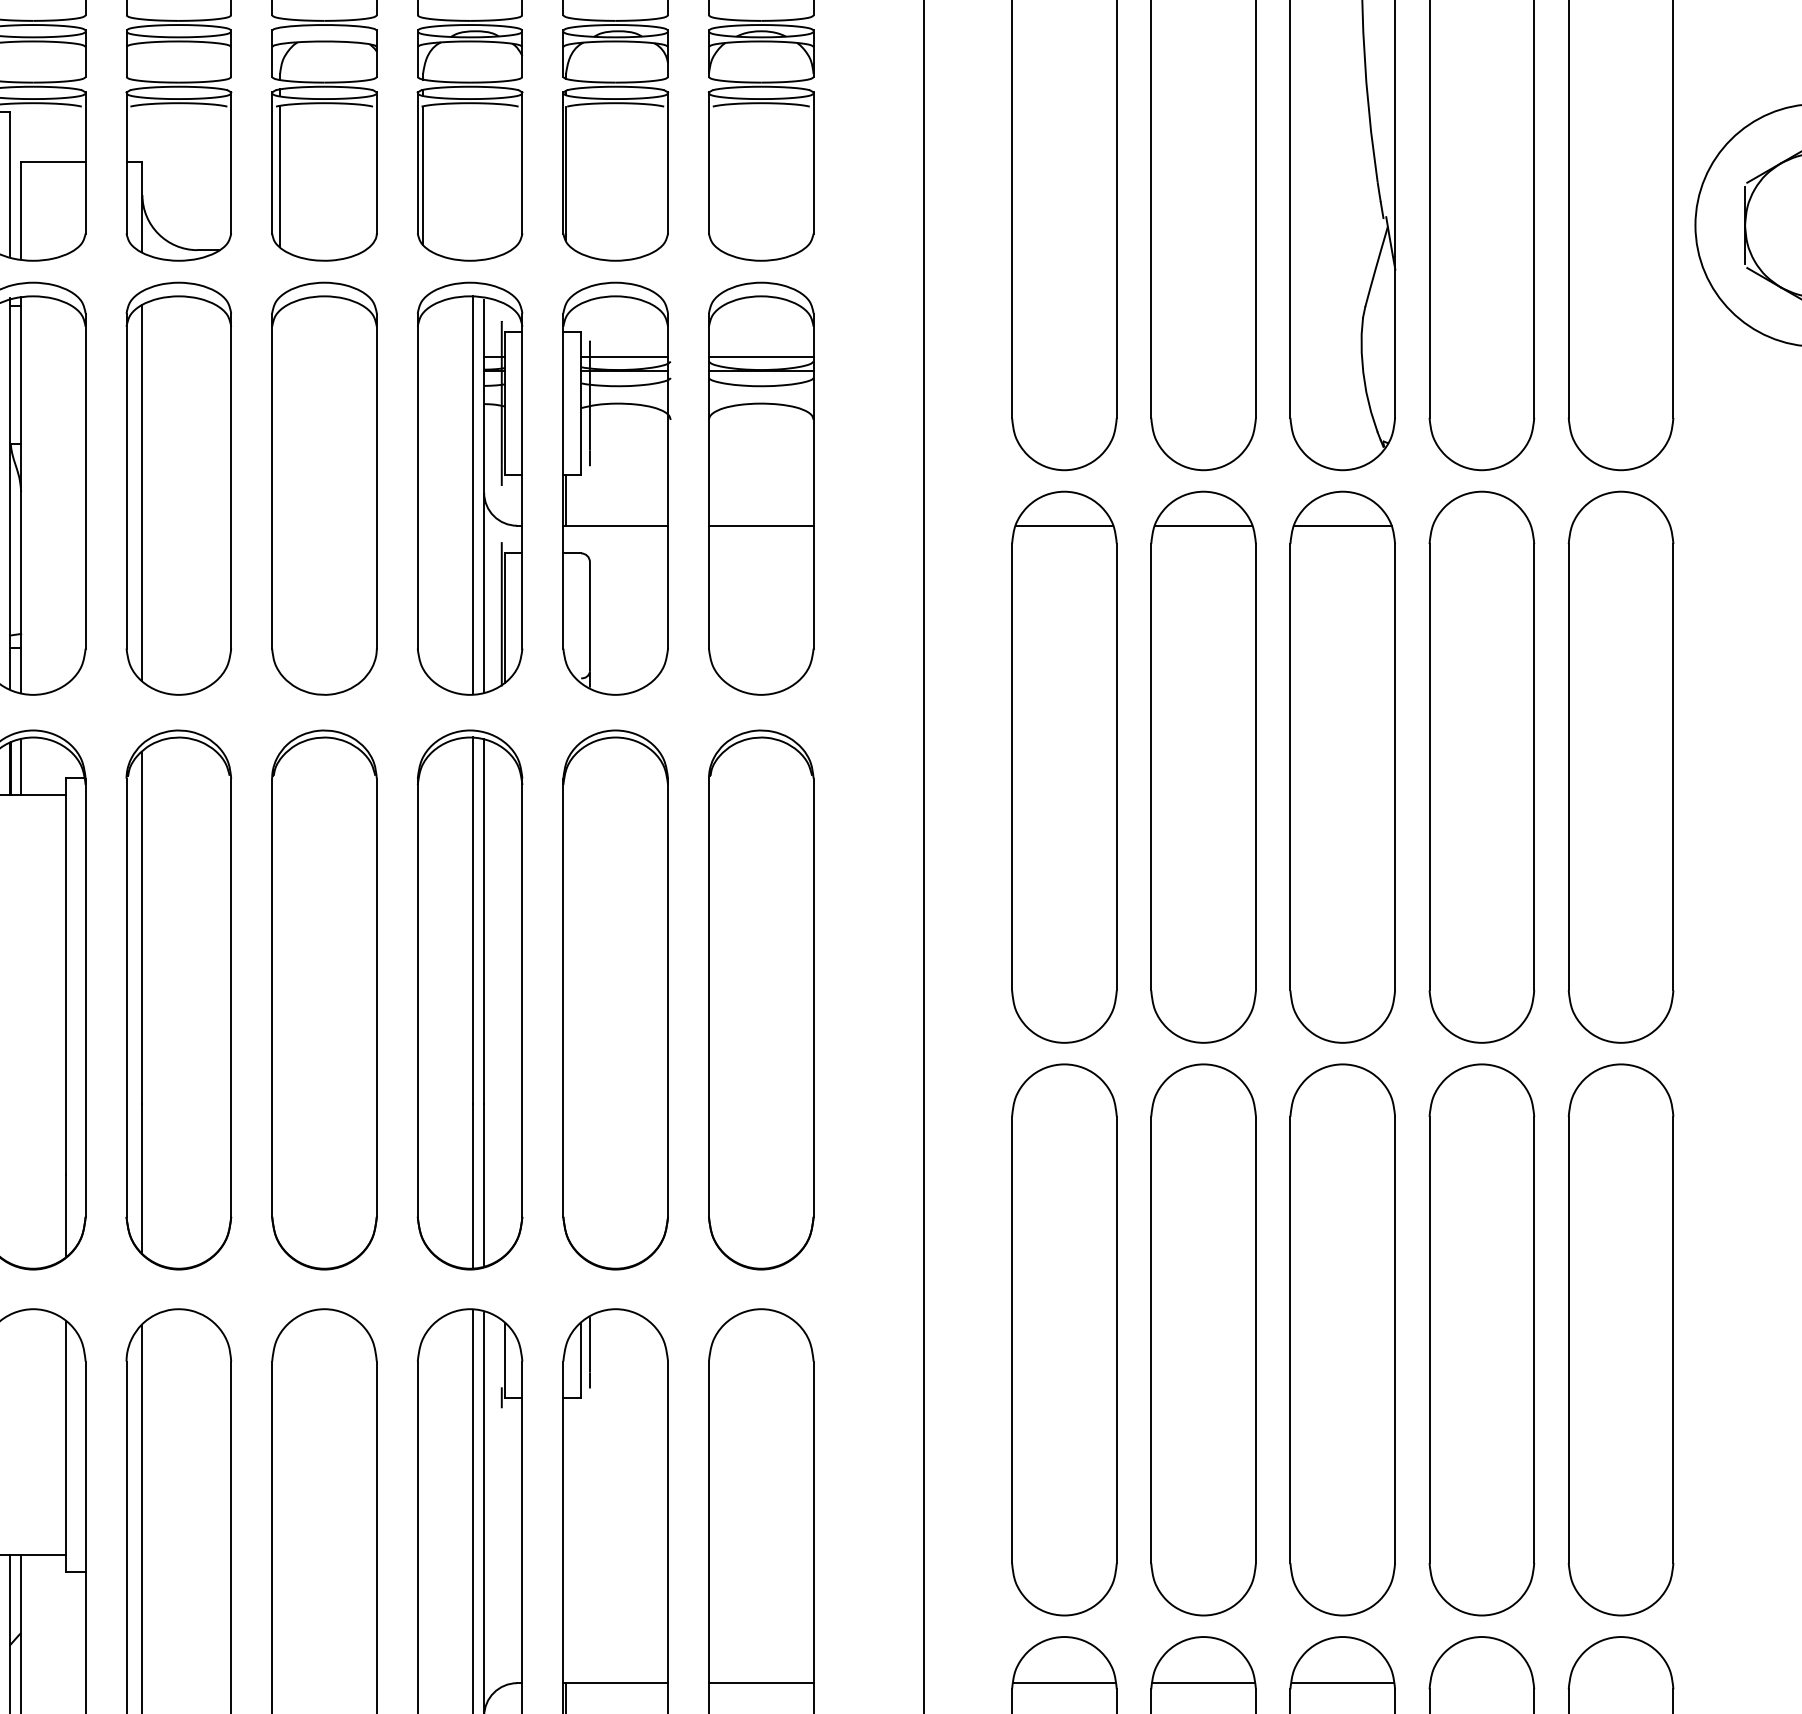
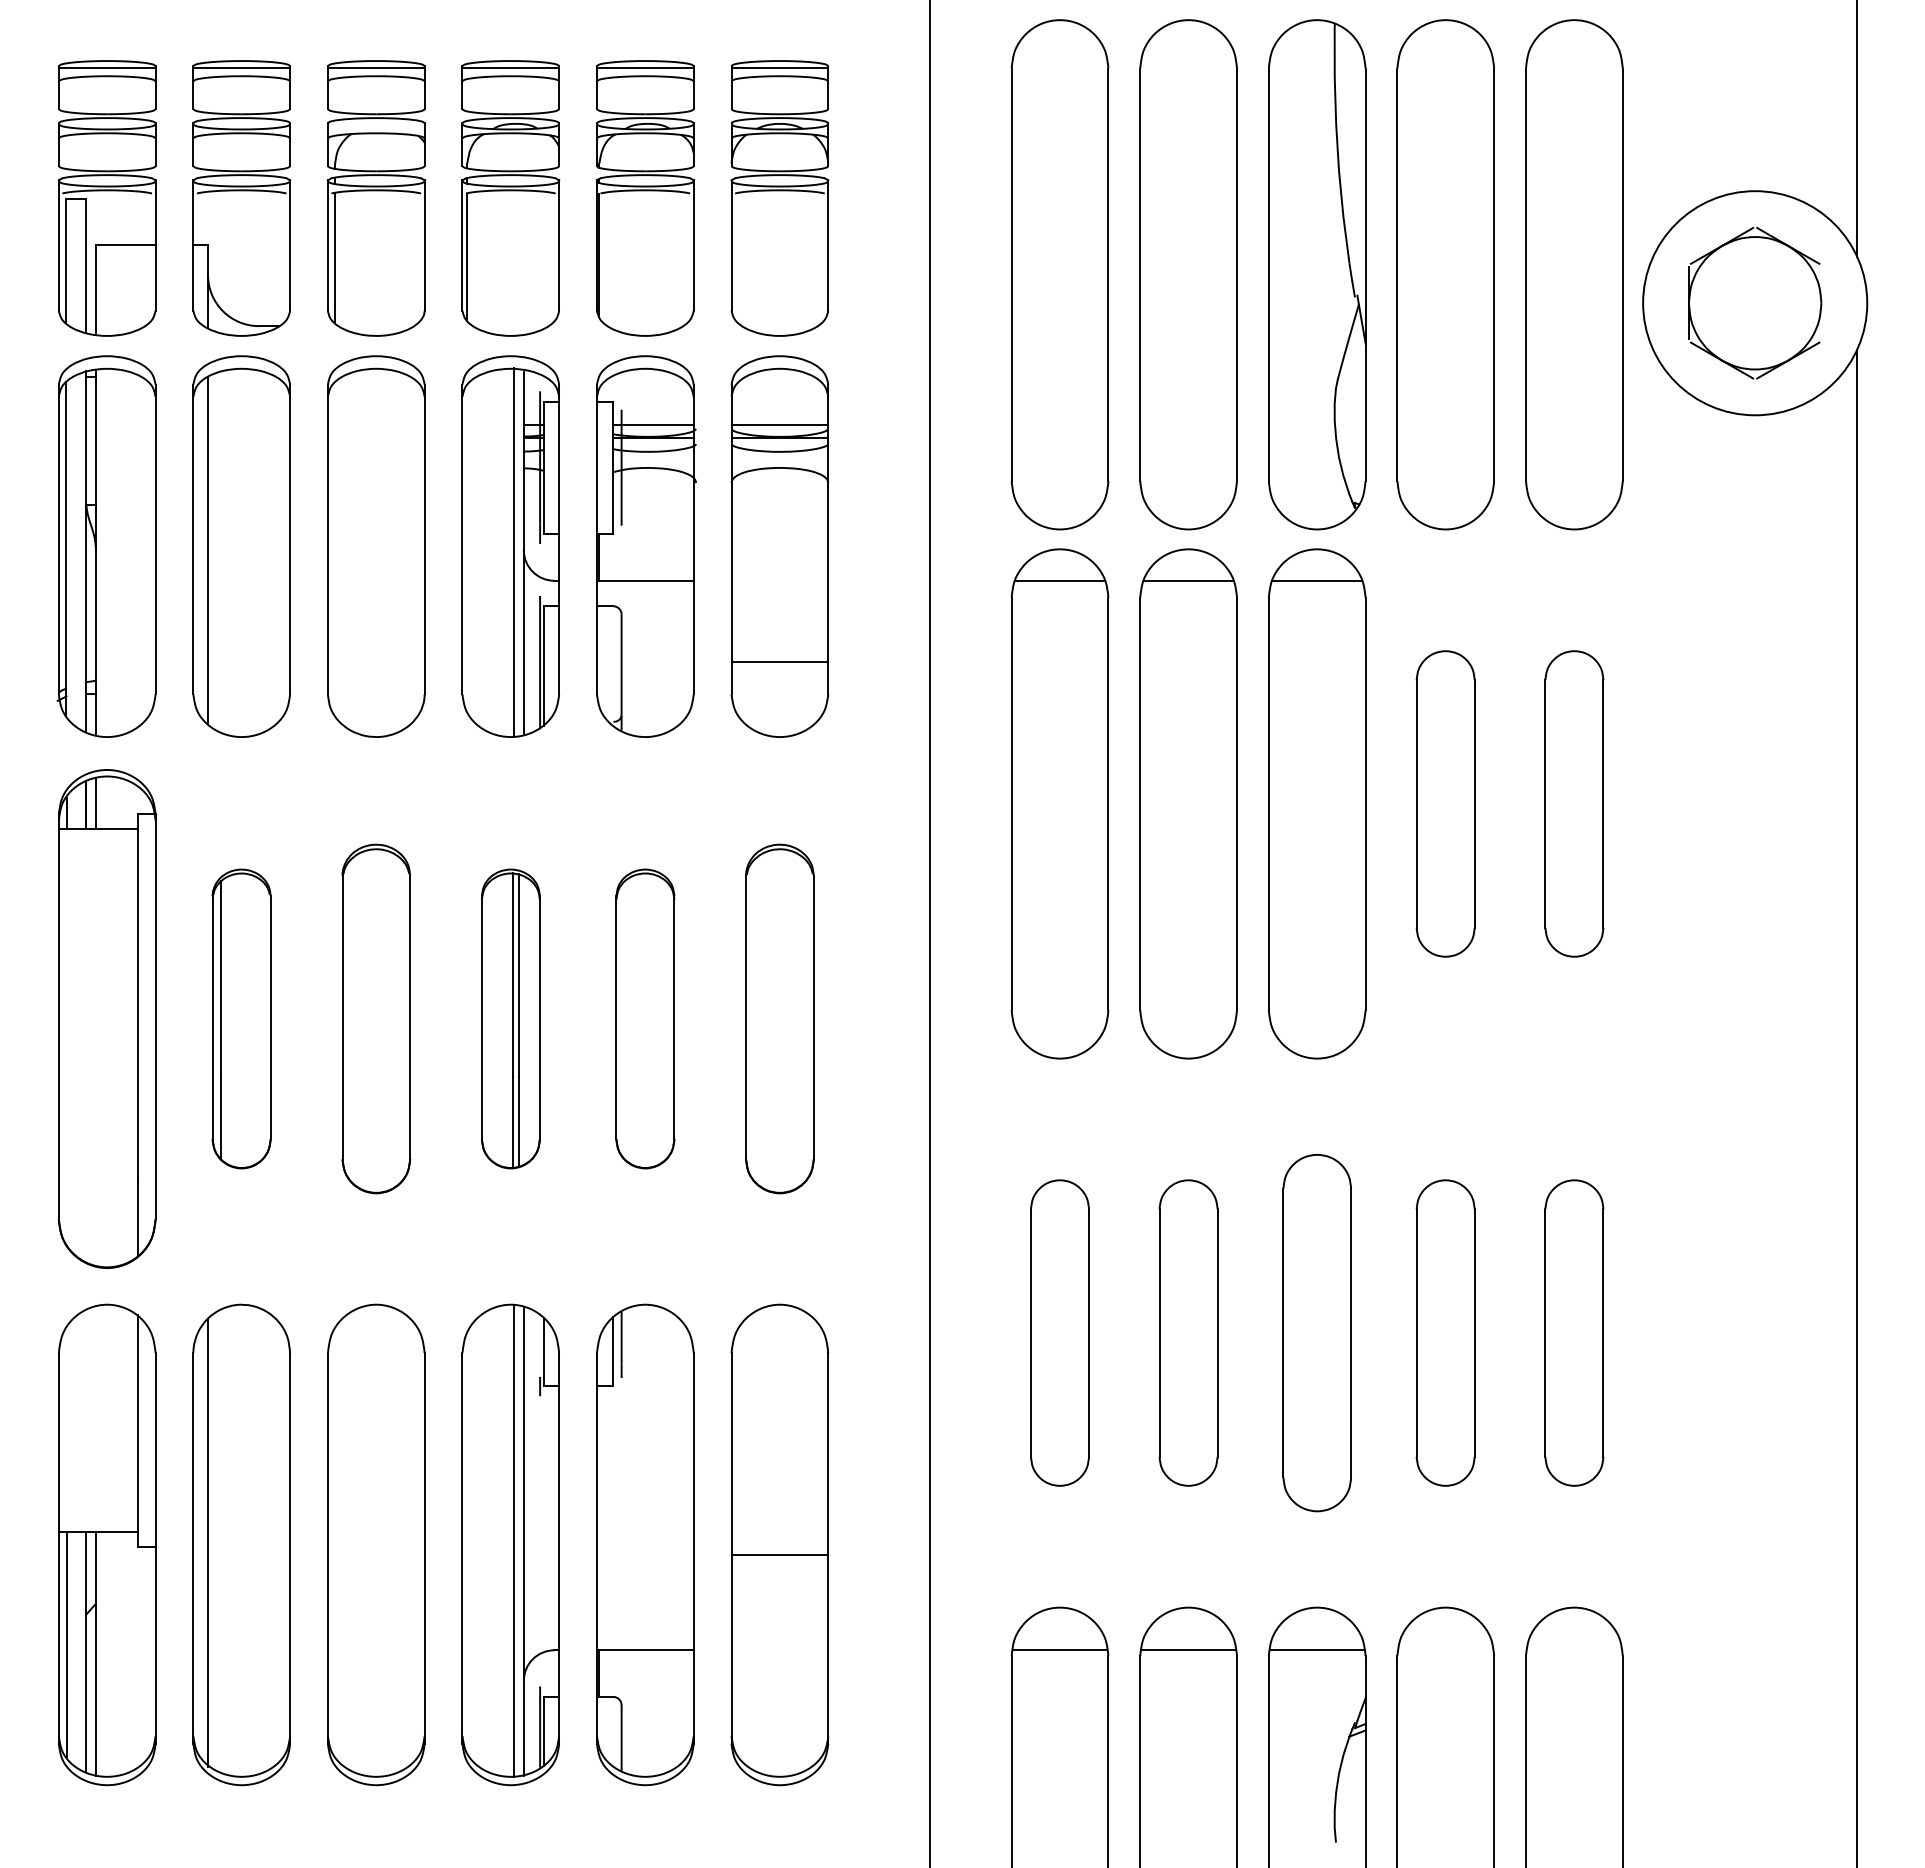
line: (760, 525) -> (779, 661), moved
part: (1481, 766) -> (1445, 803), size x0.6
part: (1621, 766) -> (1574, 803), size x0.6
part: (178, 999) -> (241, 1018), size x0.6
part: (324, 999) -> (376, 1018), size x0.7
part: (469, 999) -> (510, 1018), size x0.6
part: (615, 999) -> (645, 1018), size x0.6
part: (760, 999) -> (779, 1018), size x0.7
part: (1063, 1339) -> (1059, 1332), size x0.6
part: (1203, 1339) -> (1188, 1332), size x0.6
part: (1343, 1339) -> (1317, 1332), size x0.7
part: (1481, 1339) -> (1445, 1332), size x0.6
part: (1621, 1339) -> (1574, 1332), size x0.6
line: (760, 1683) -> (779, 1555), moved

